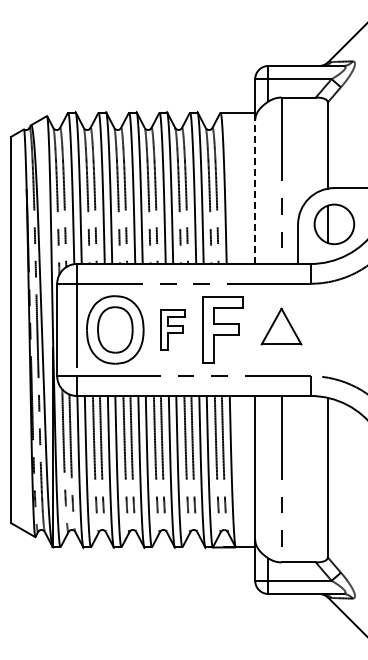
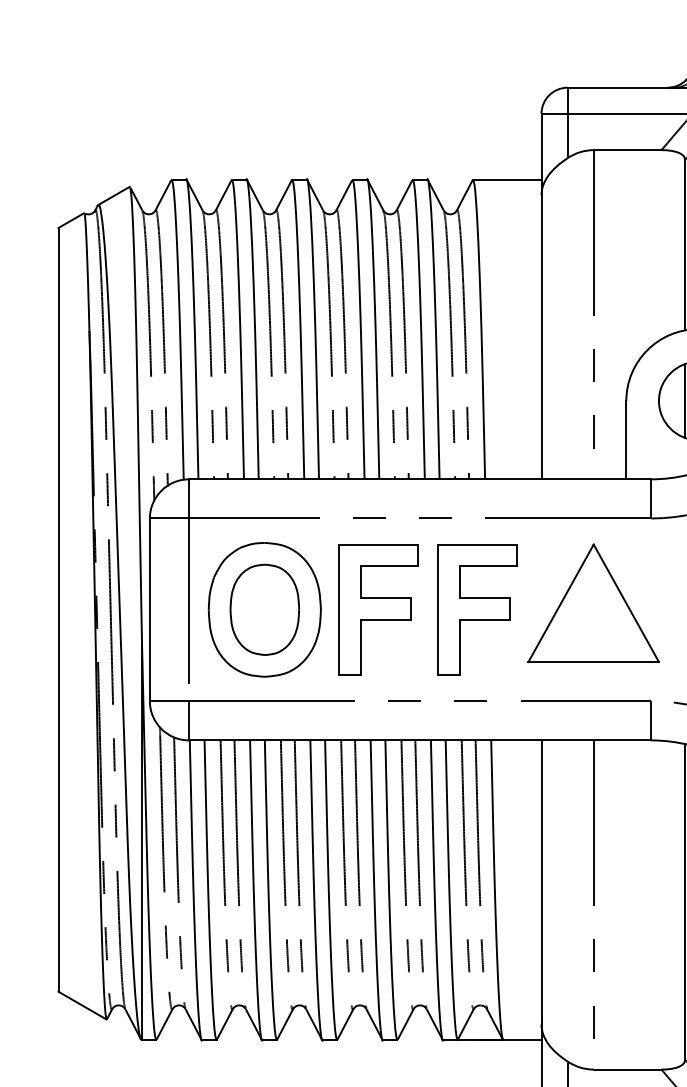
line: (255, 192) -> (542, 337), dashed -> solid
part: (281, 326) -> (593, 602), size x1.67
part: (172, 329) -> (377, 608), size x1.67

